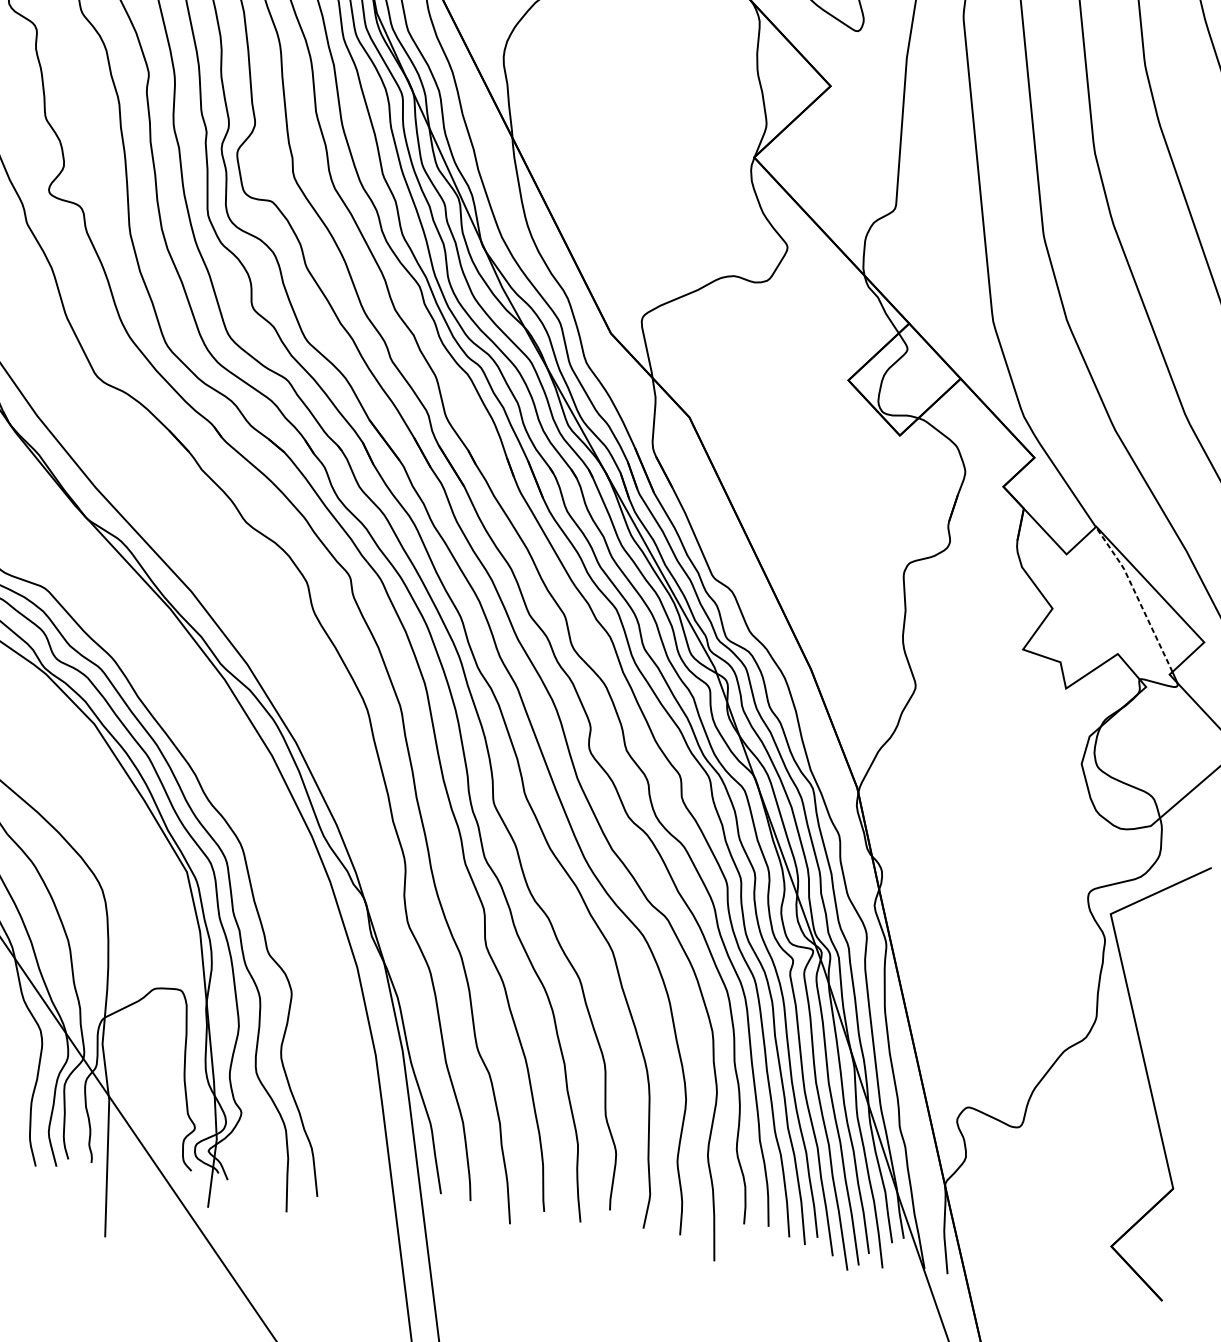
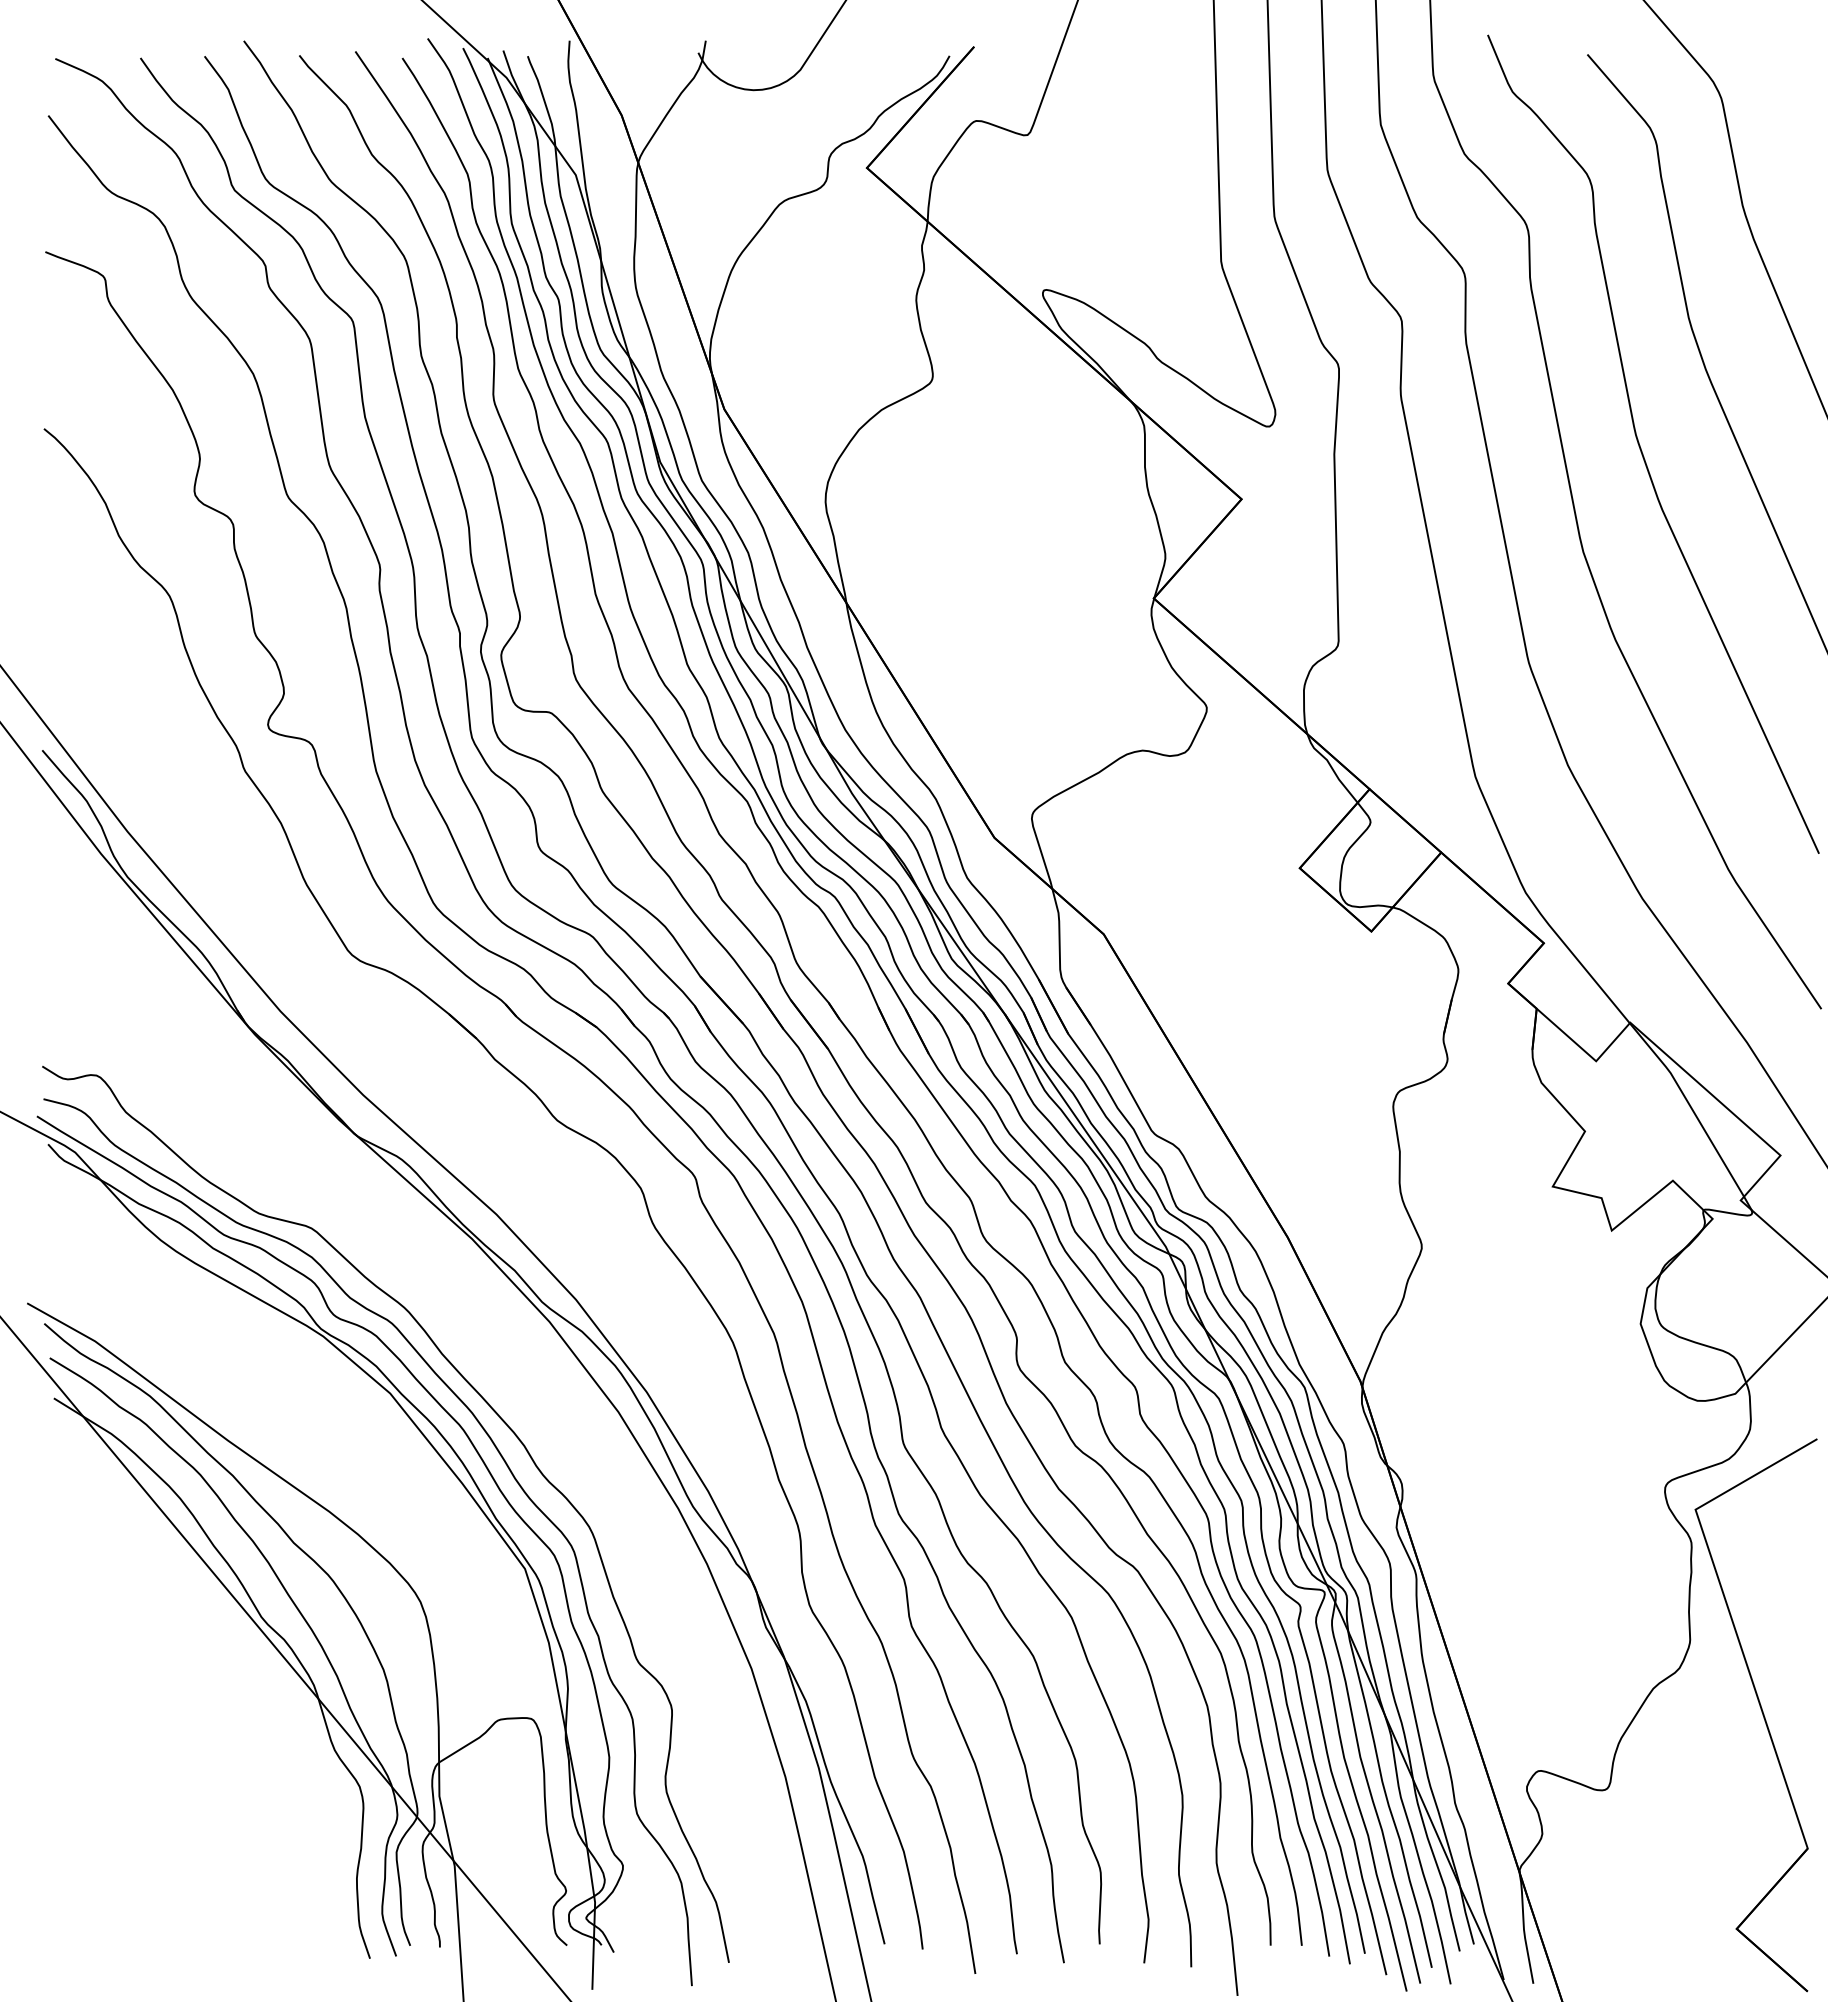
line: (1137, 596) -> (1690, 1105), dashed -> solid

